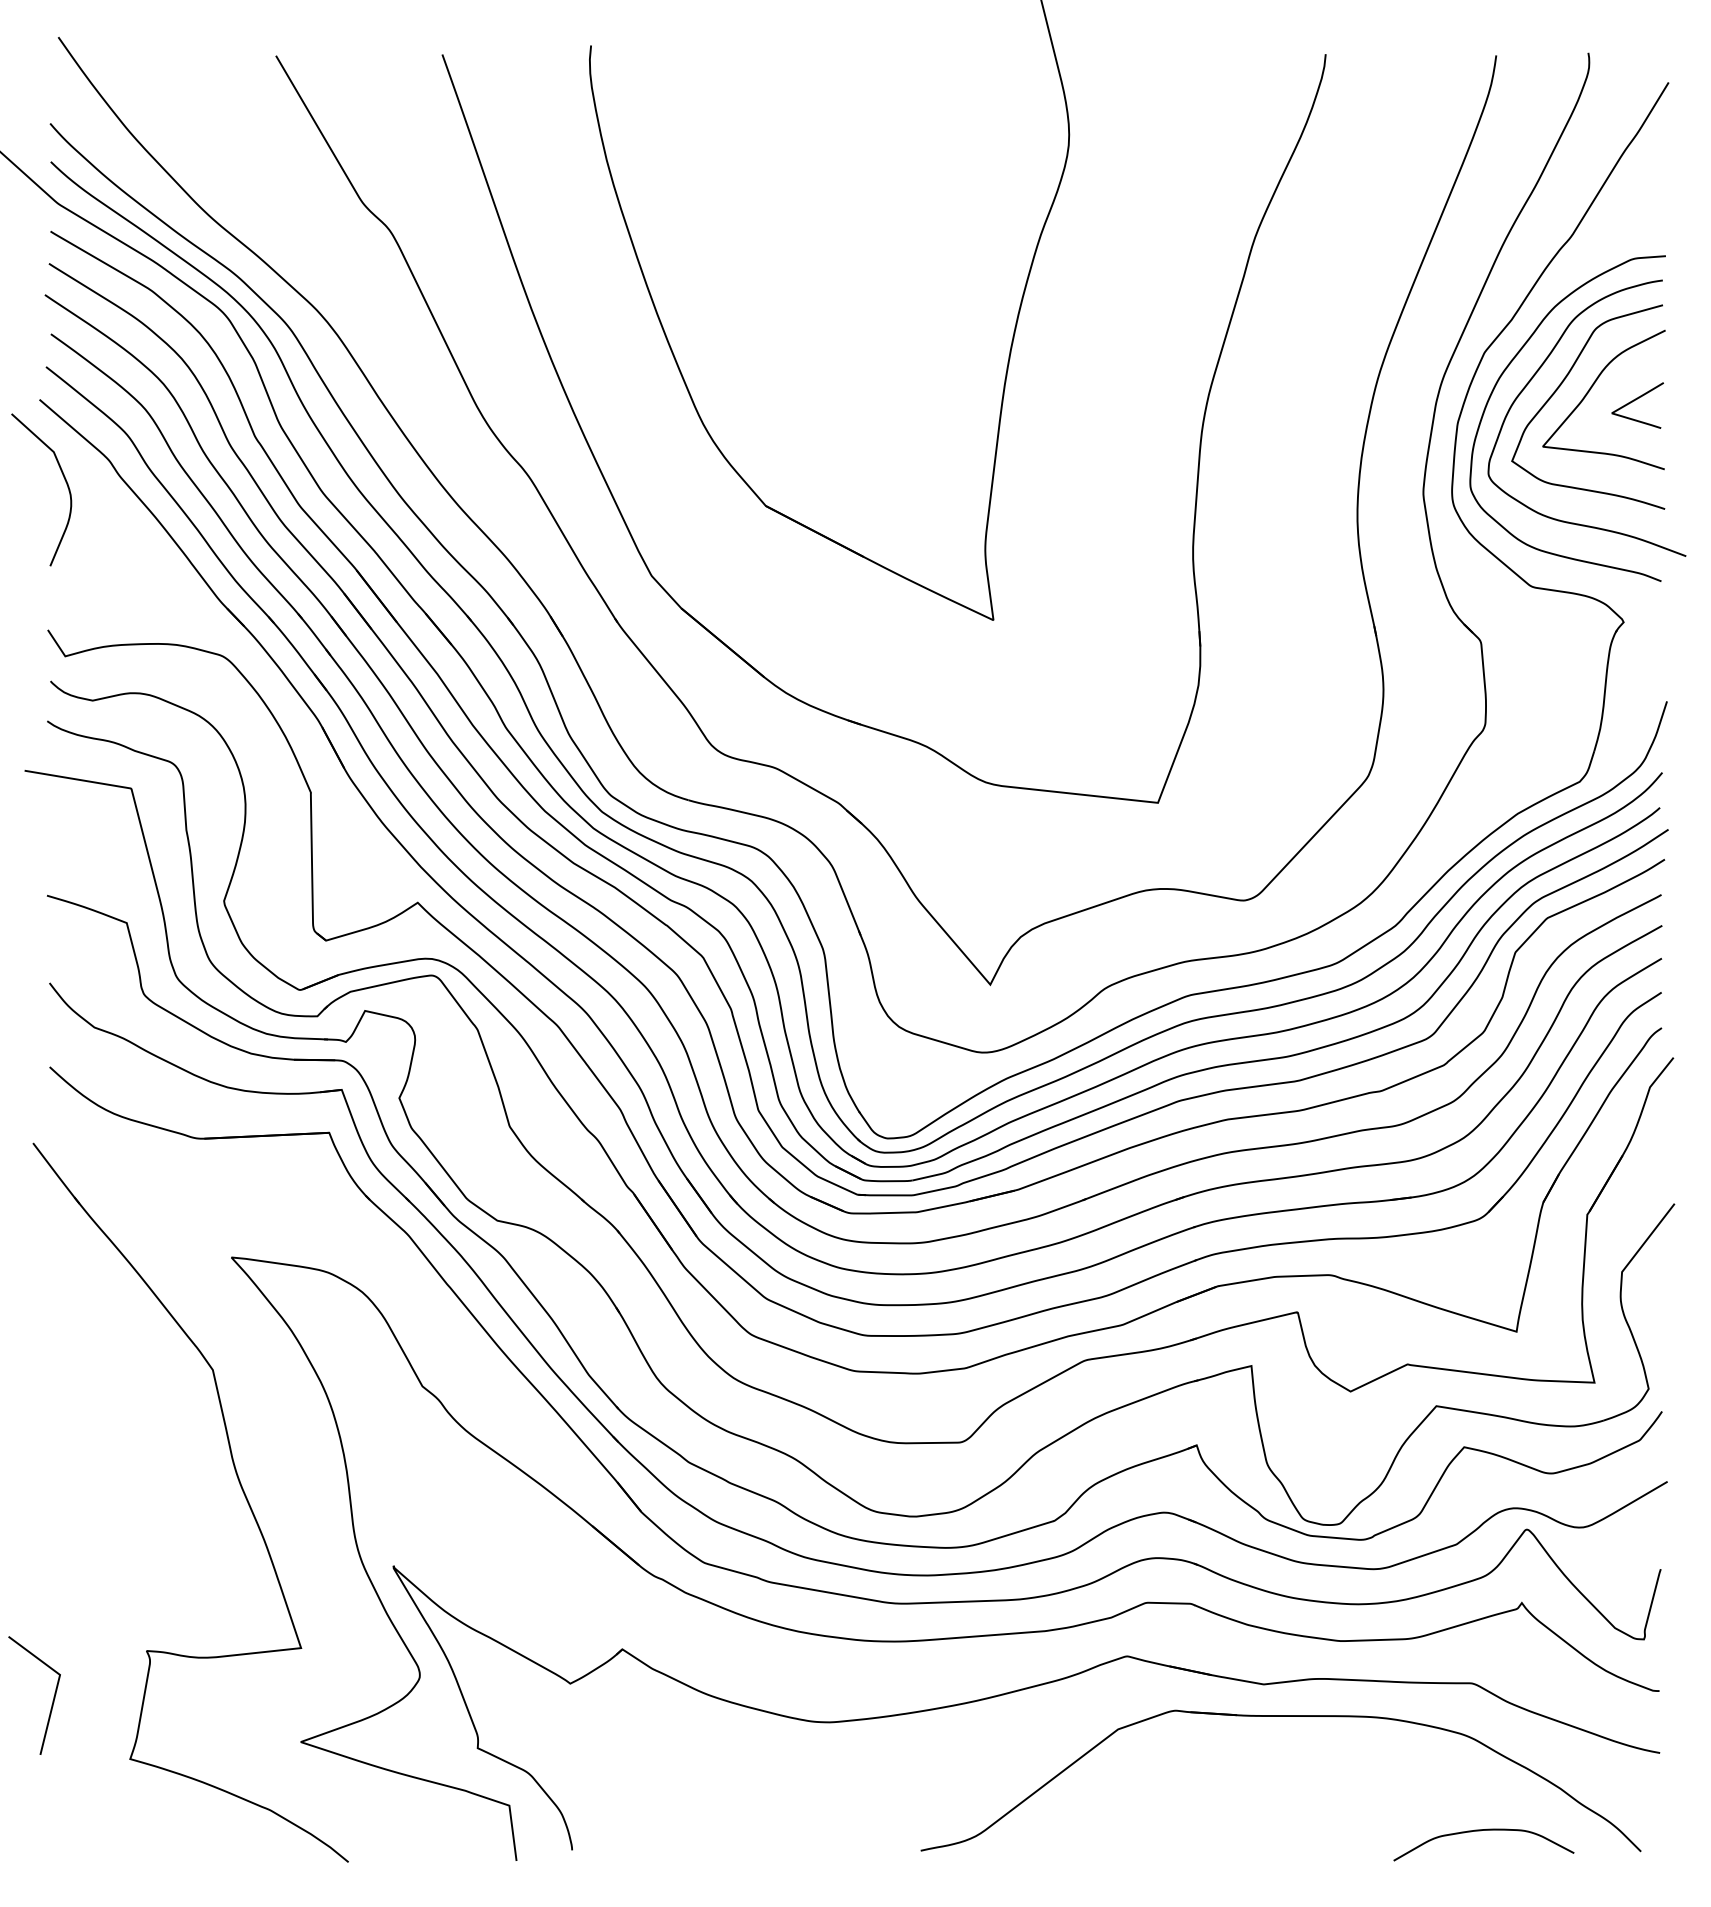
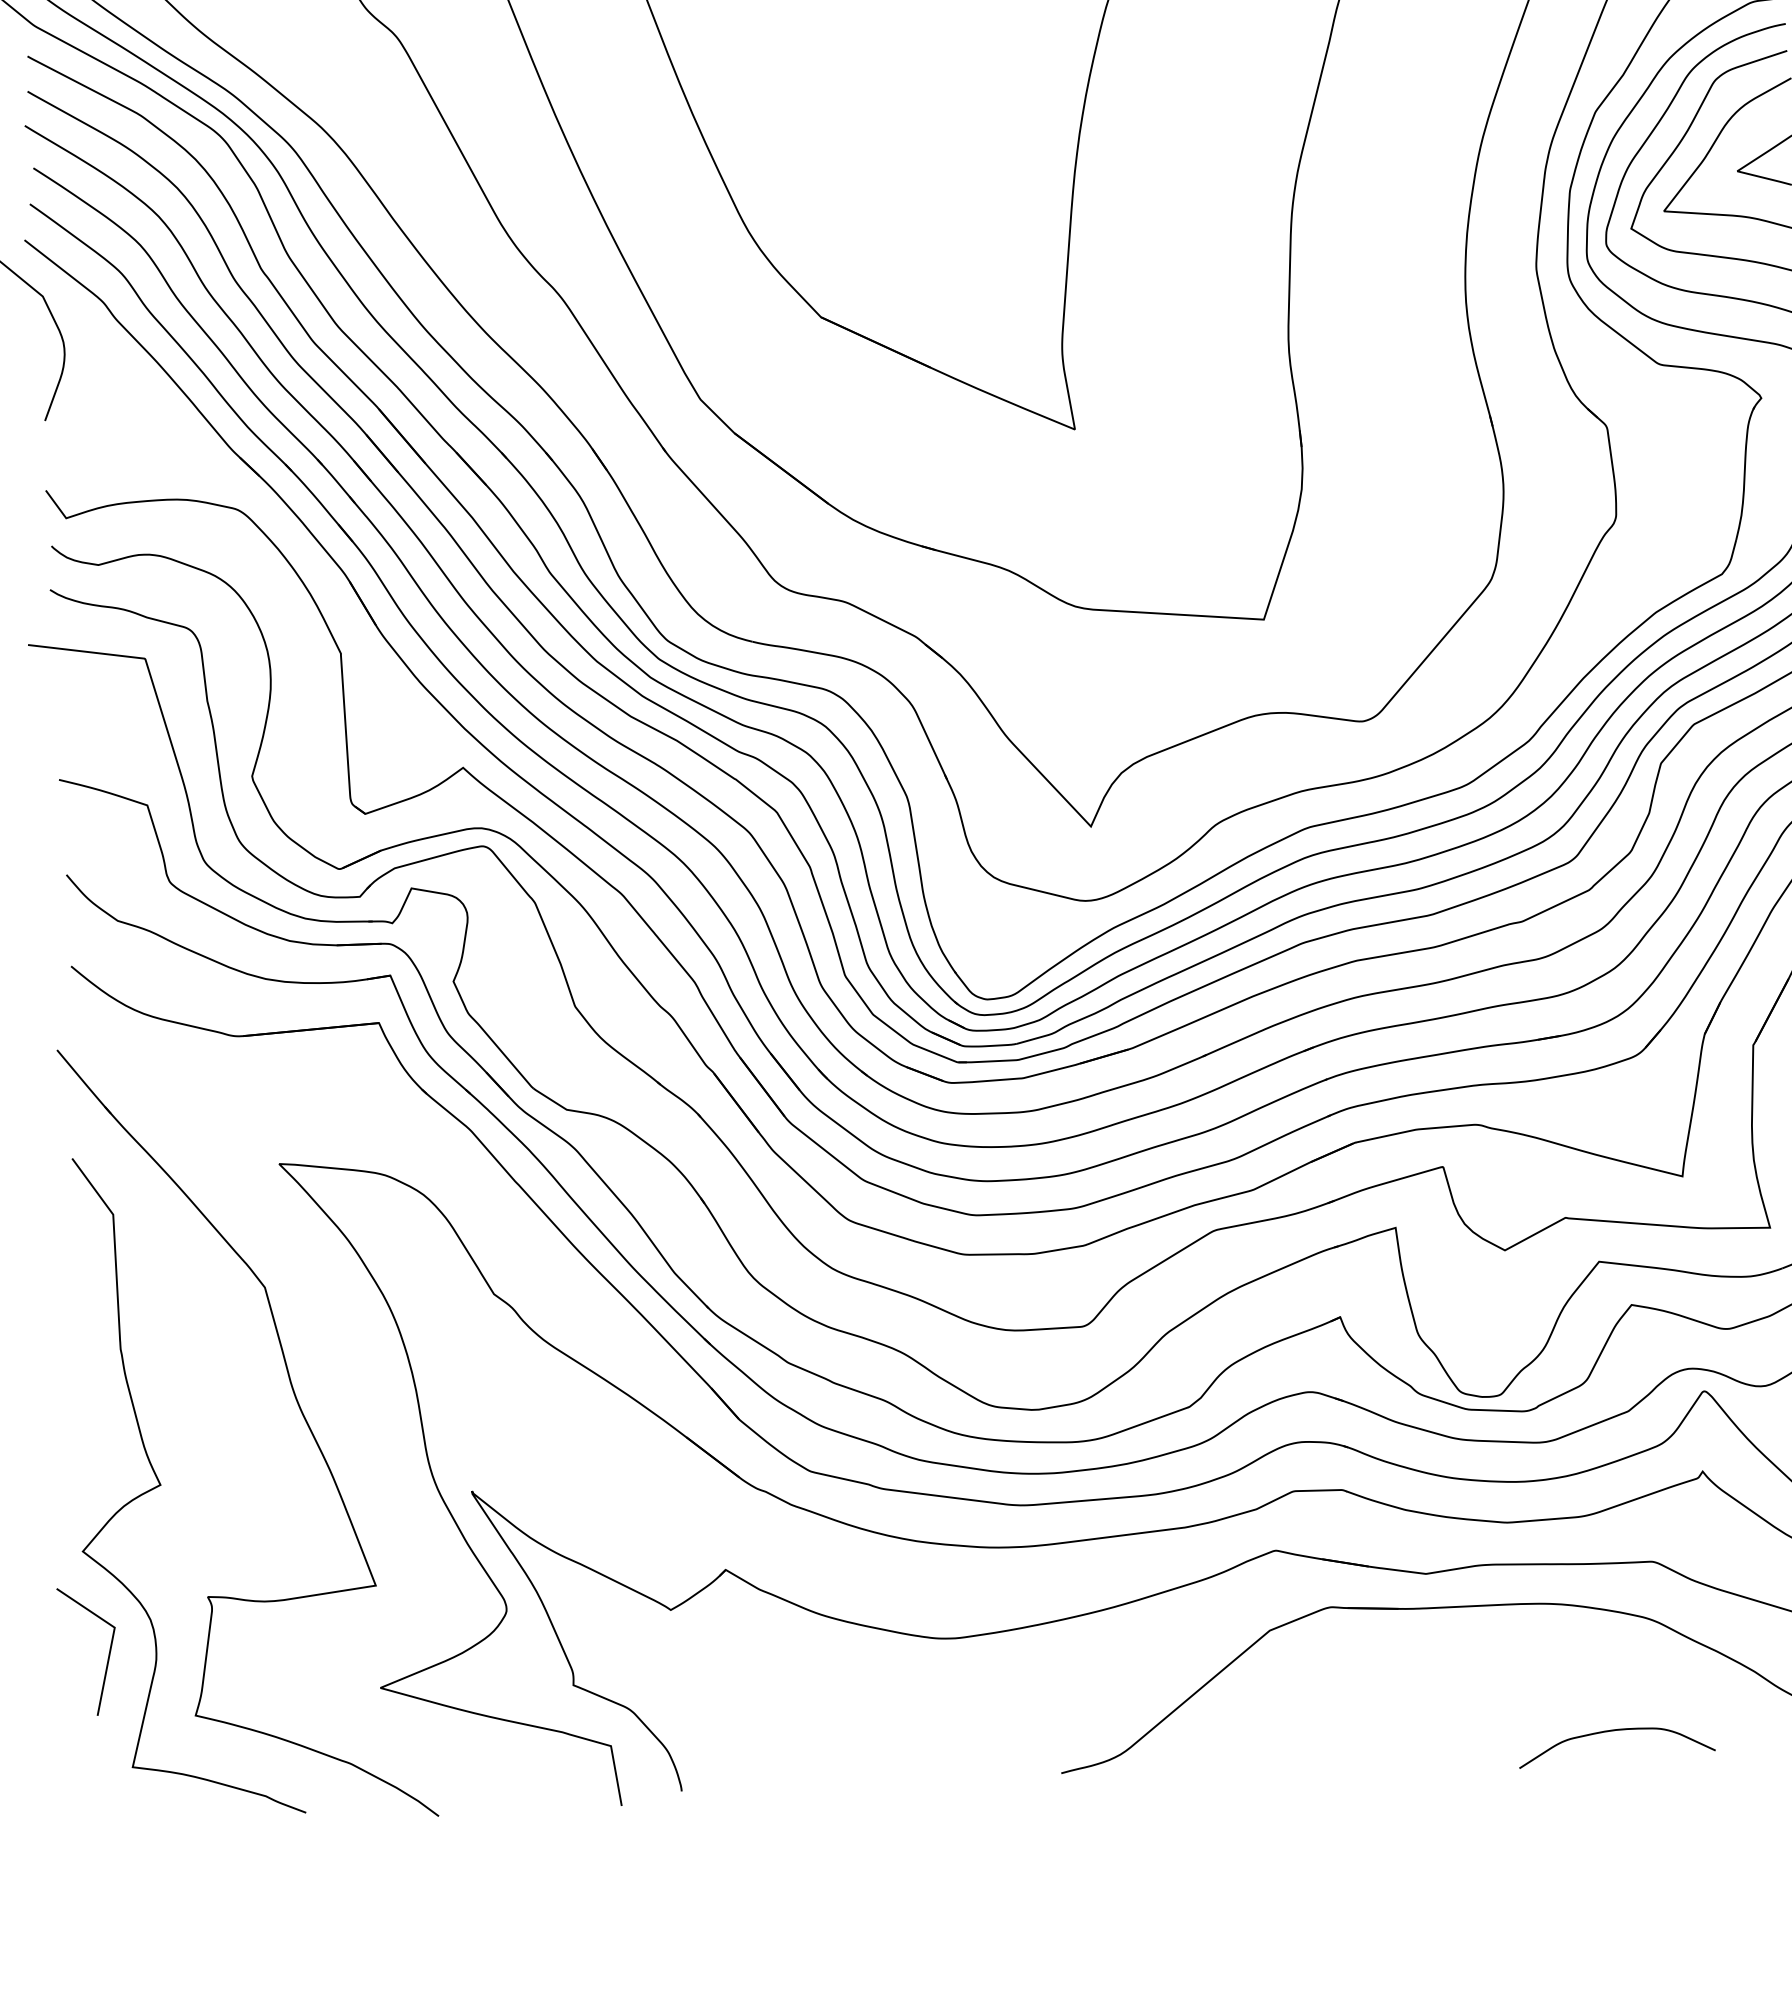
curve: (109, 1546) -> (161, 1485), added
curve: (1481, 1831) -> (1613, 1731), moved

